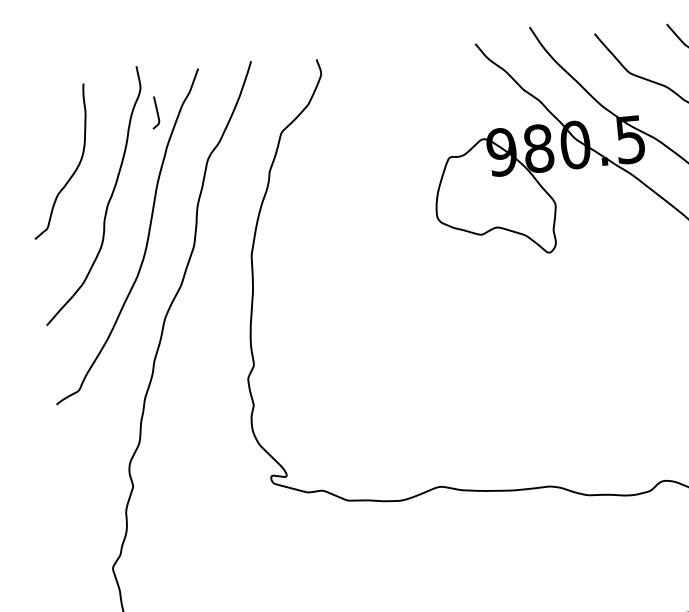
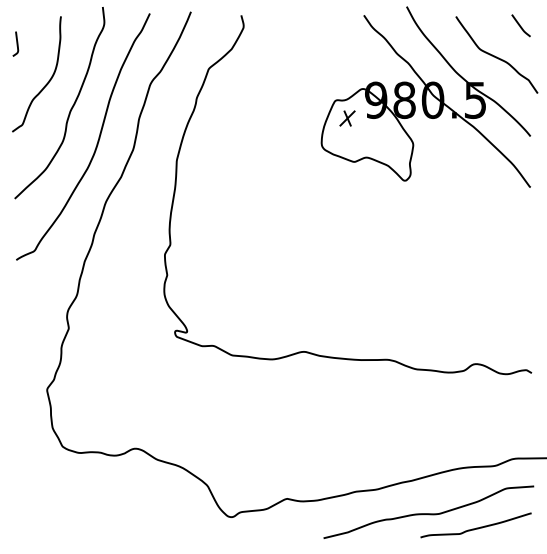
curve: (156, 111) -> (16, 43), moved
part: (467, 179) -> (347, 118), added

